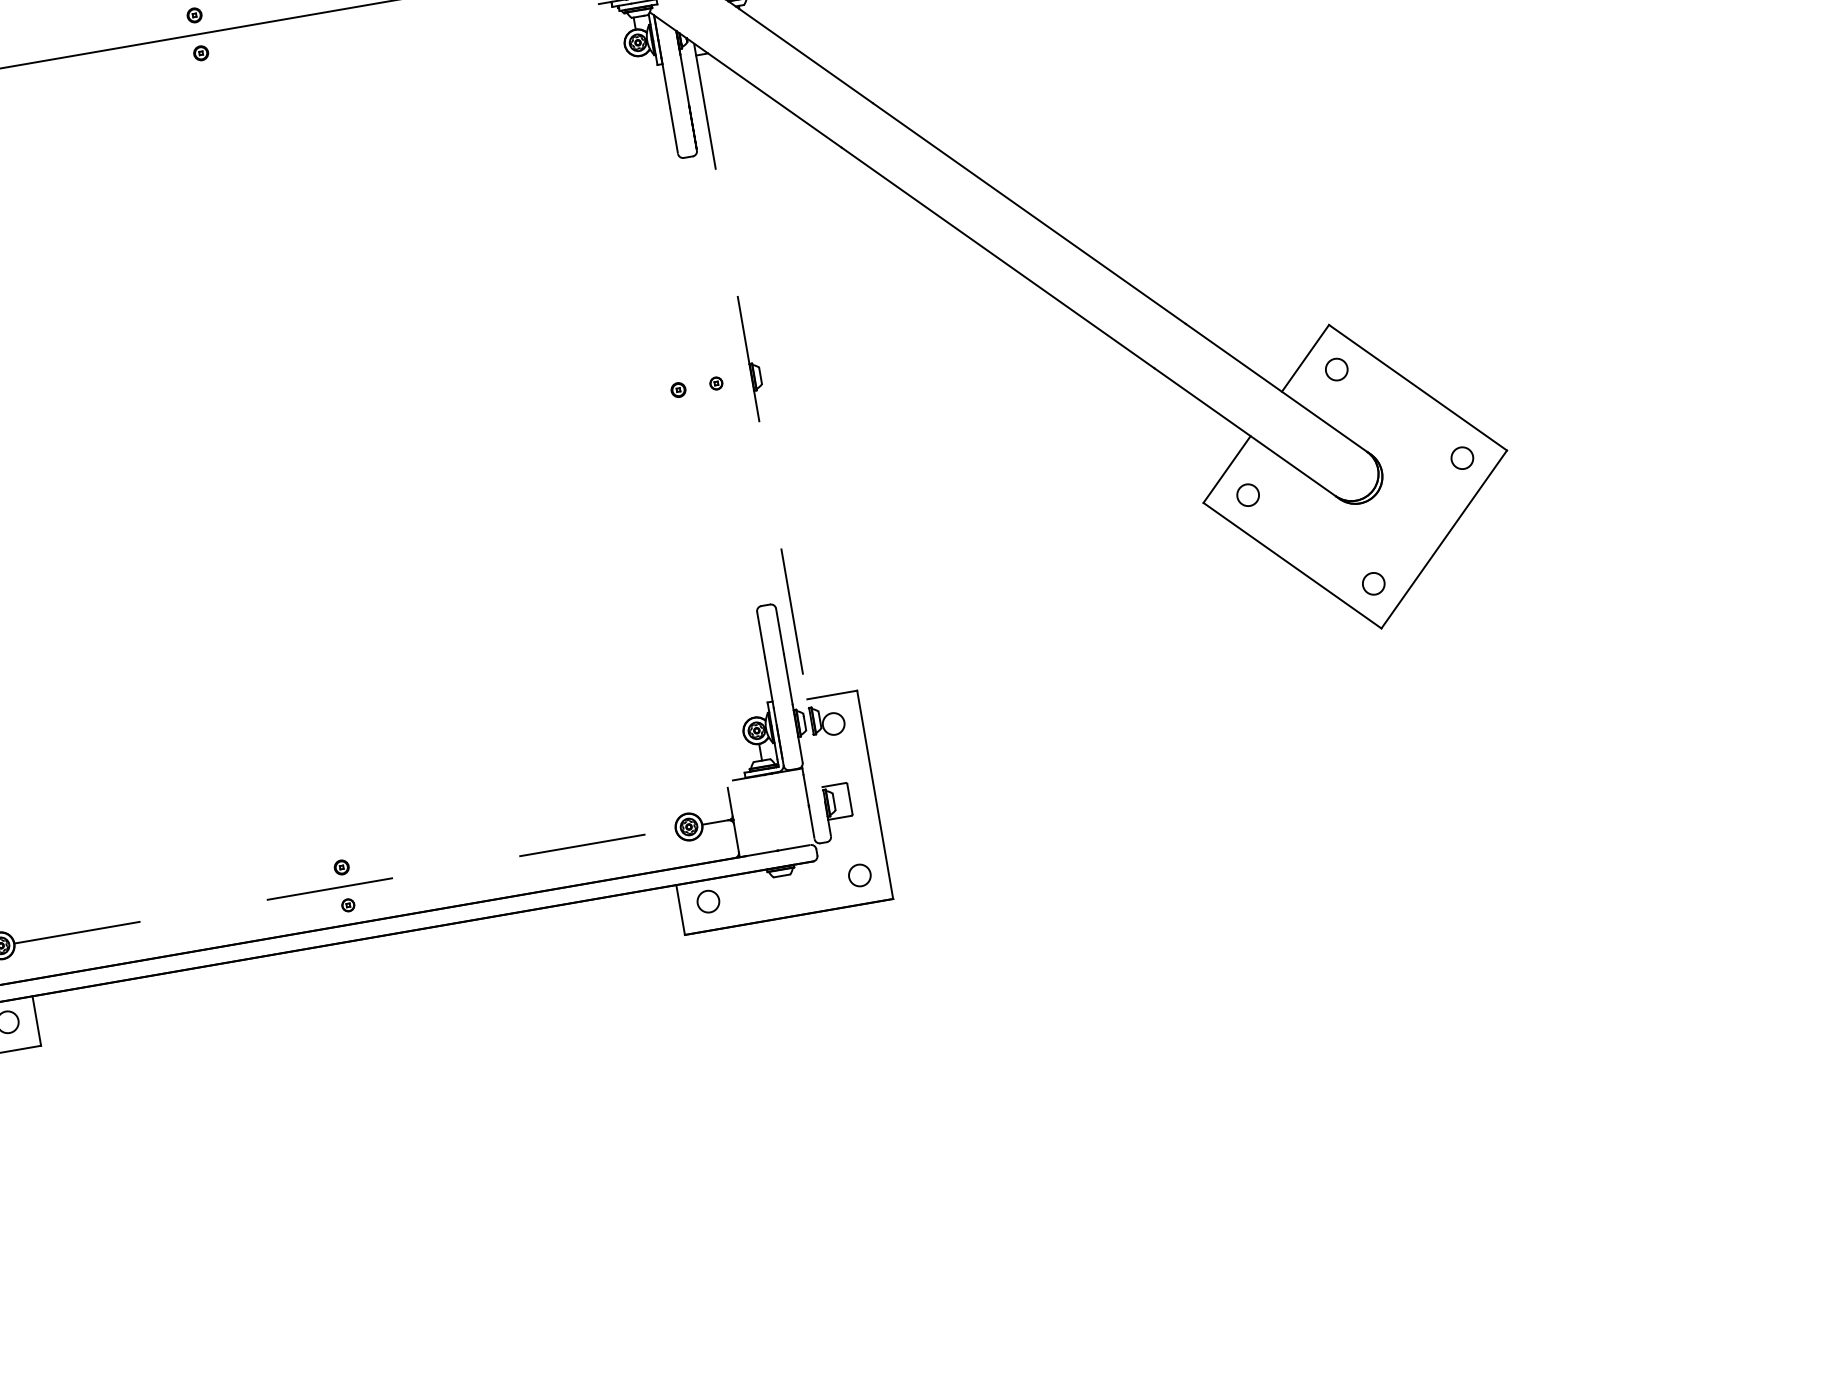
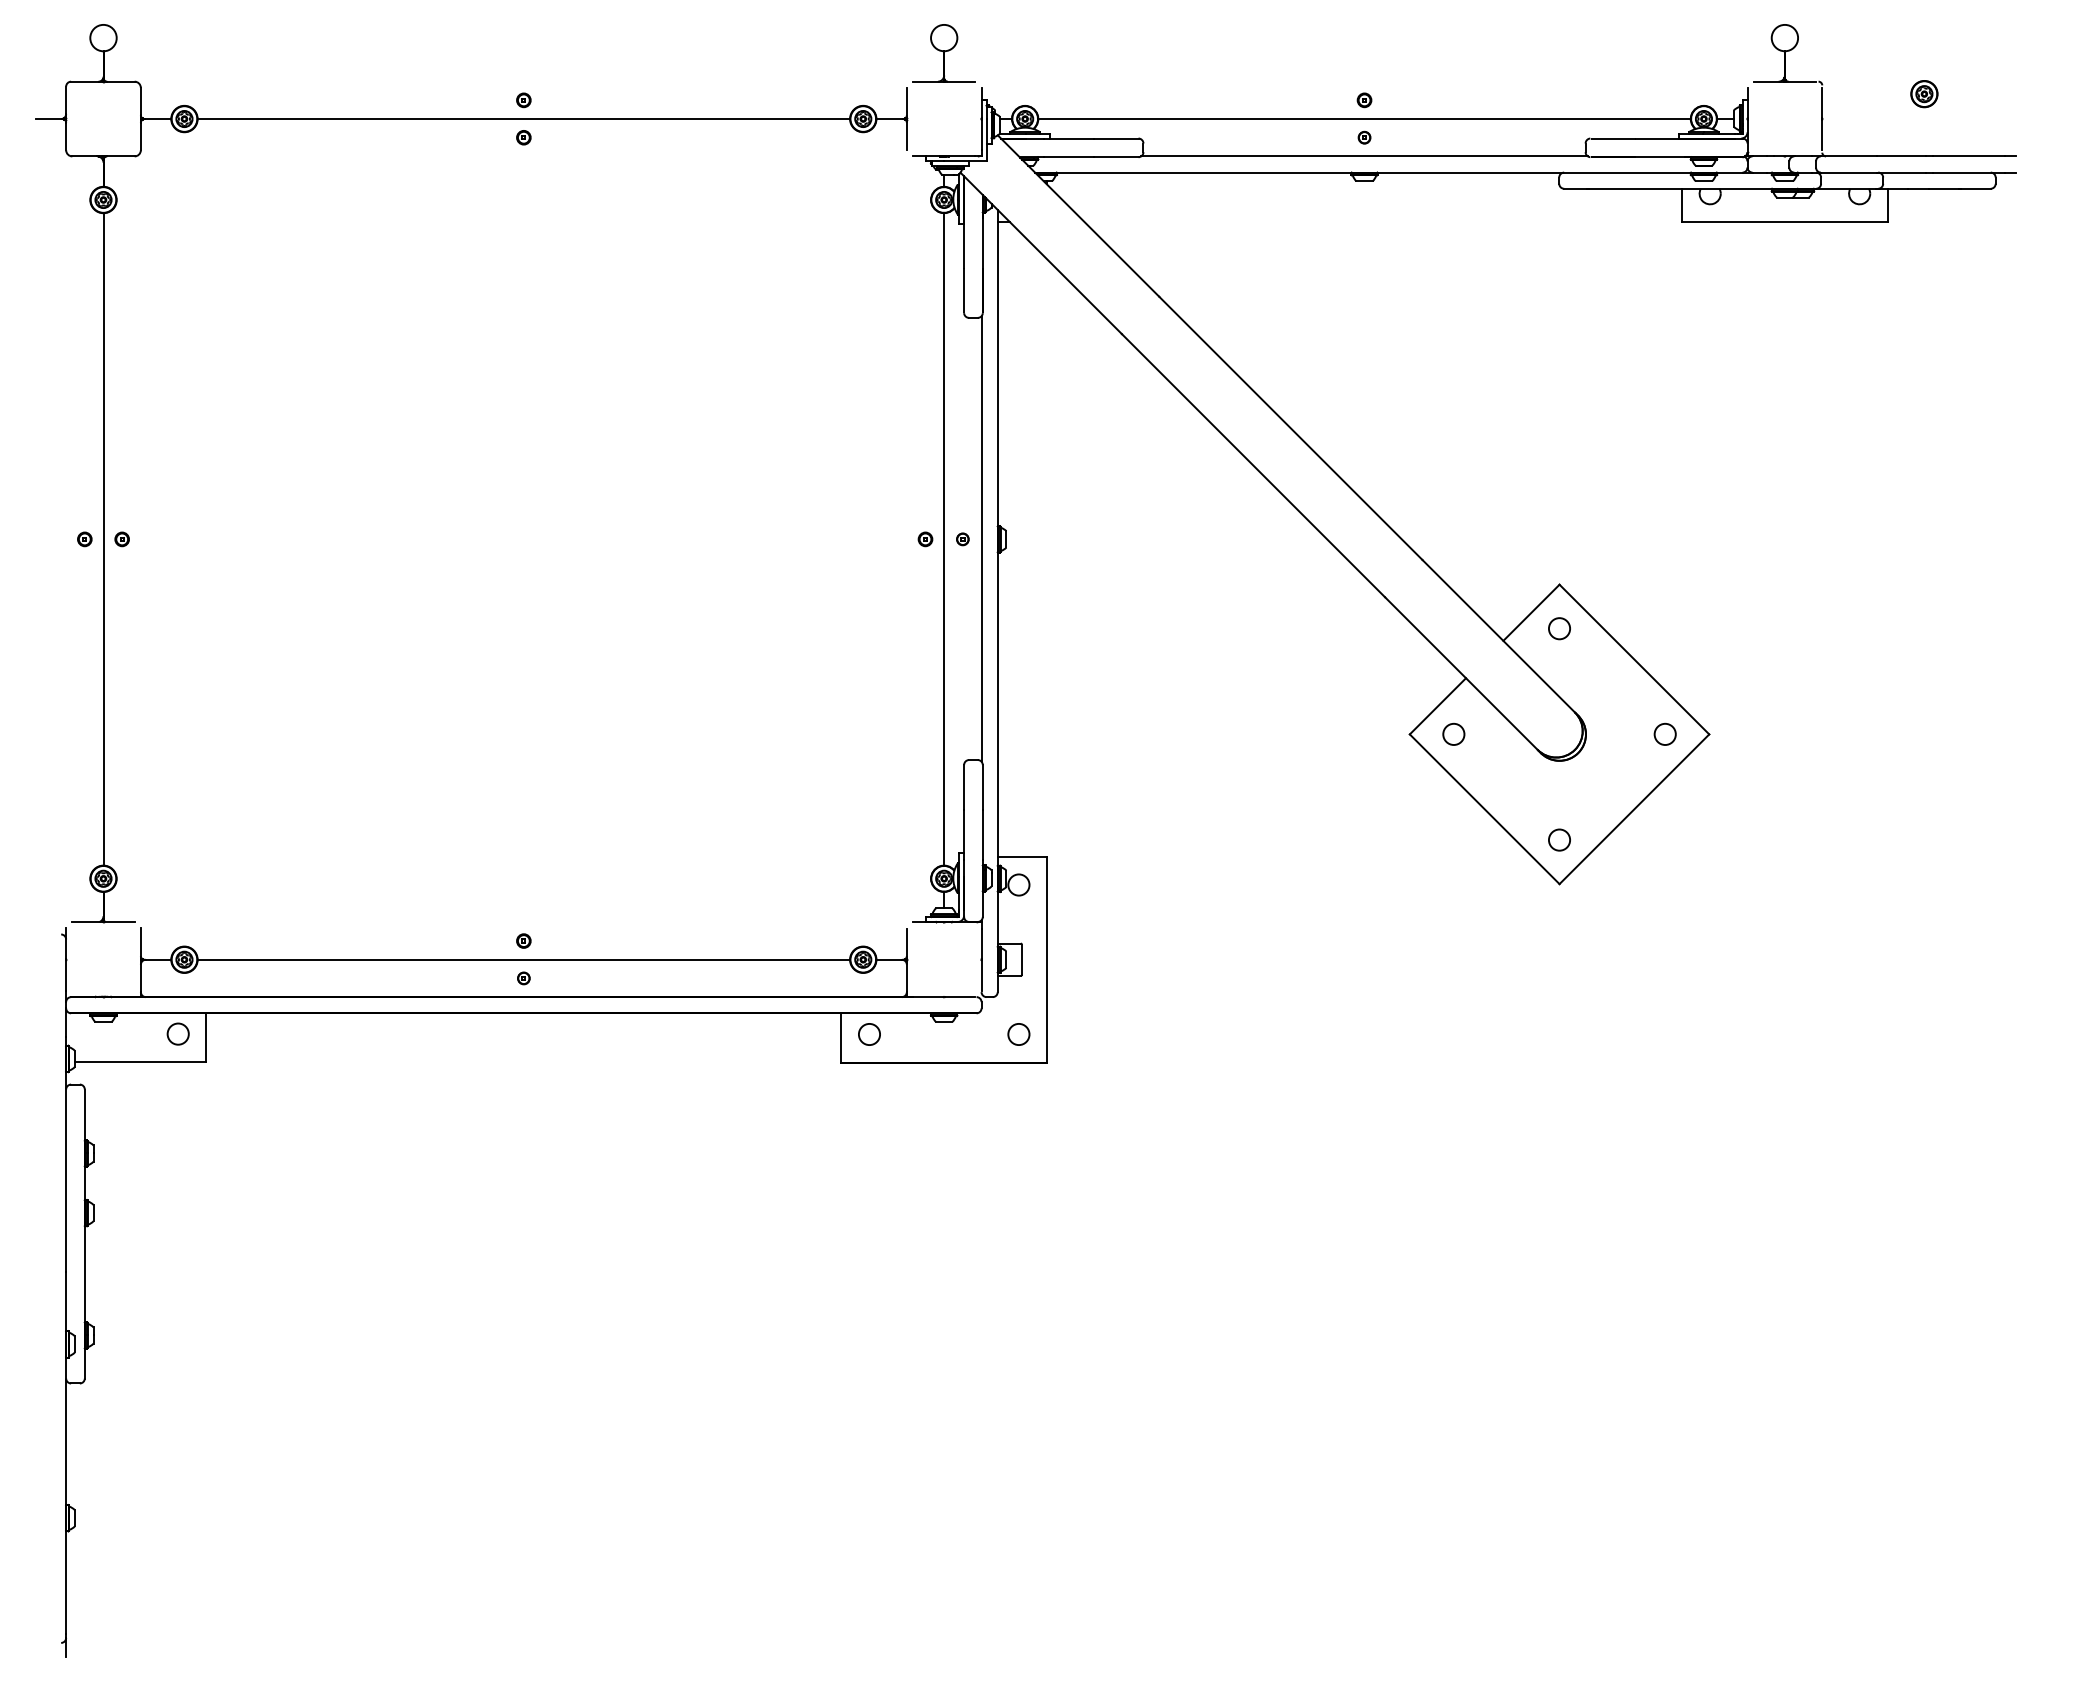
line: (735, 379) -> (981, 538), added
line: (697, 386) -> (944, 539), added
line: (762, 440) -> (997, 601), dashed -> solid
line: (345, 886) -> (524, 959), dashed -> solid

